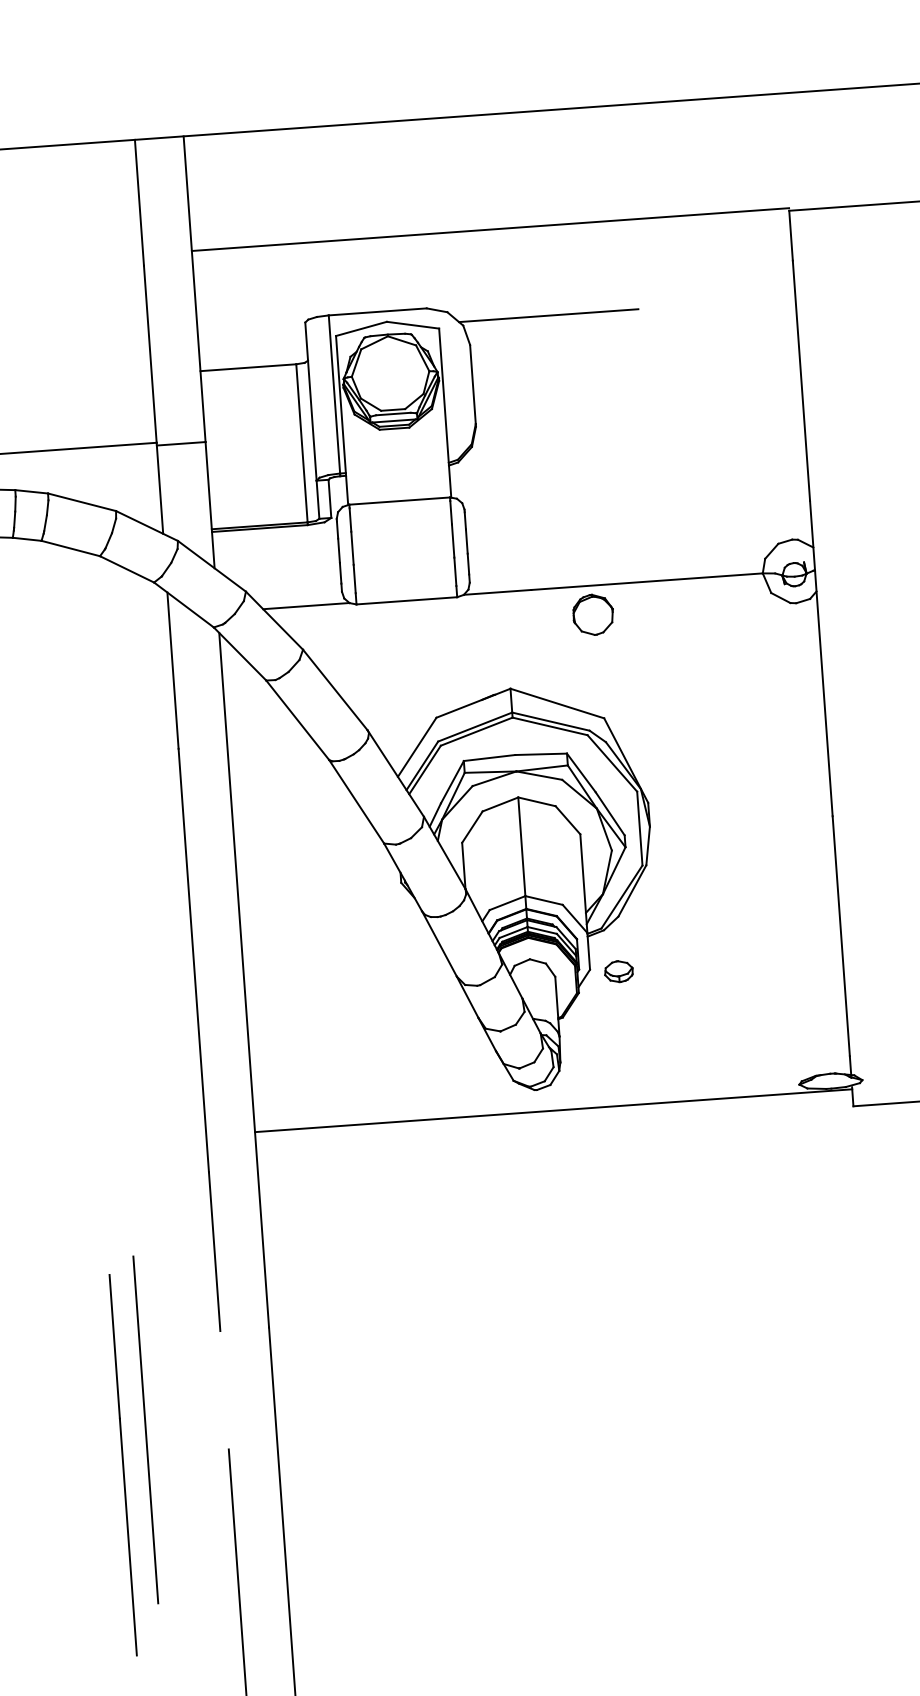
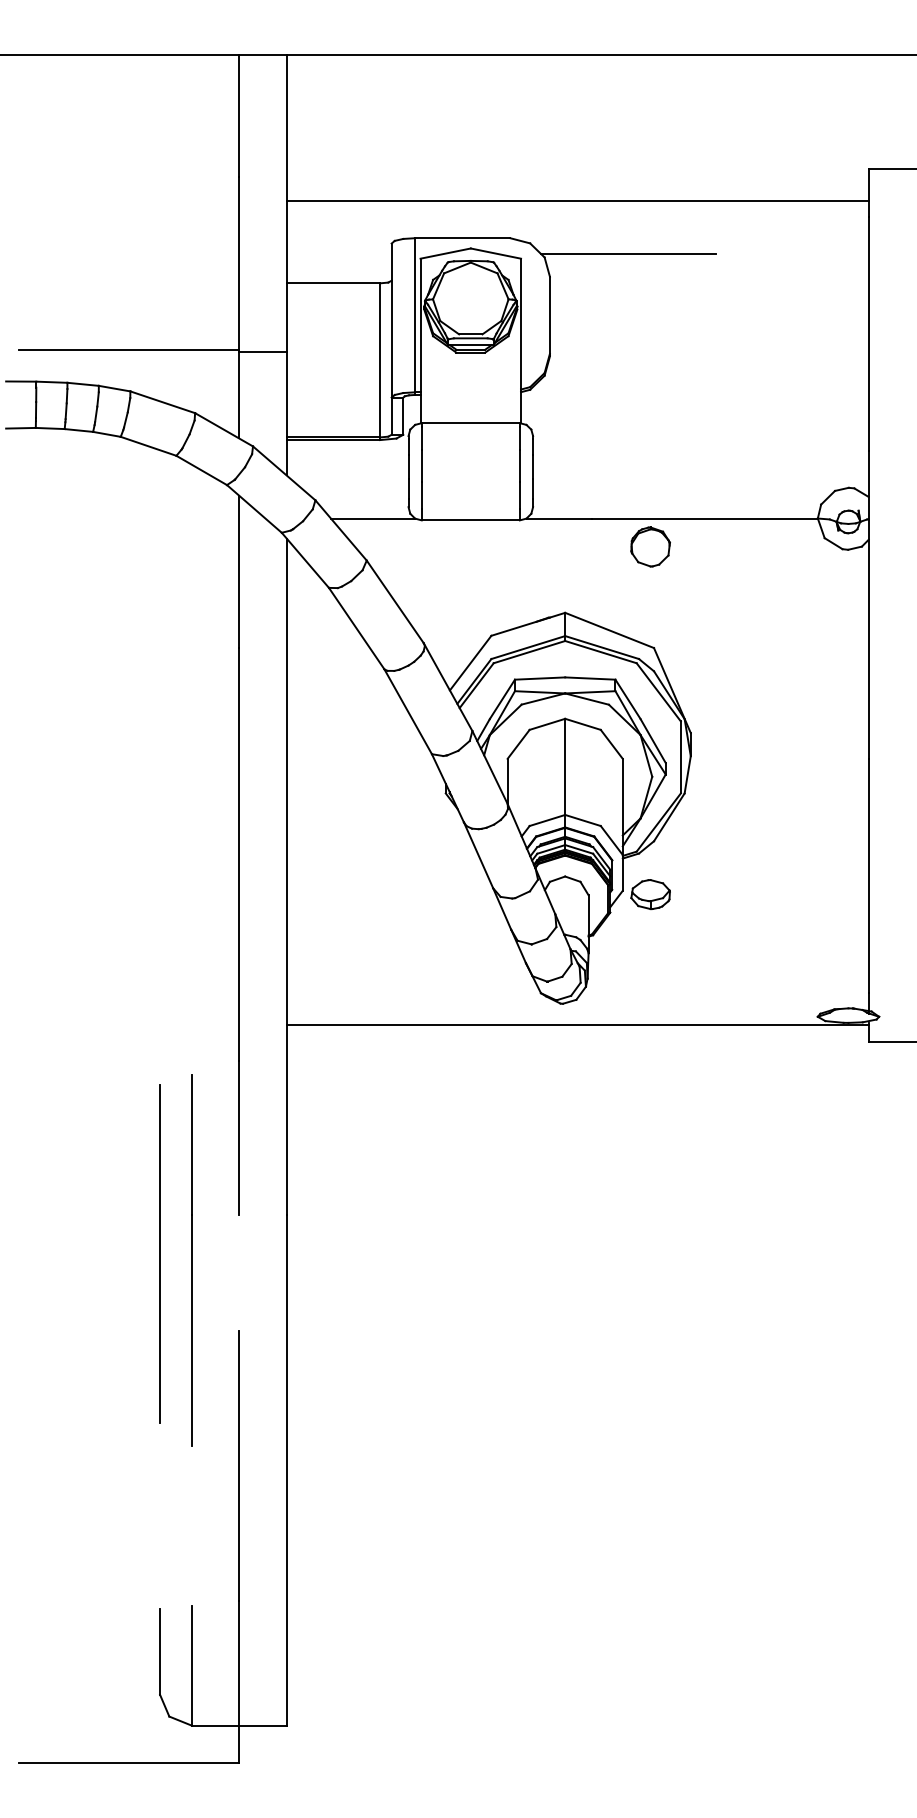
line: (490, 229) -> (577, 201), moved
part: (618, 971) -> (650, 894), size x1.43
line: (145, 1429) -> (159, 1253), moved
line: (122, 1464) -> (191, 1260), moved

